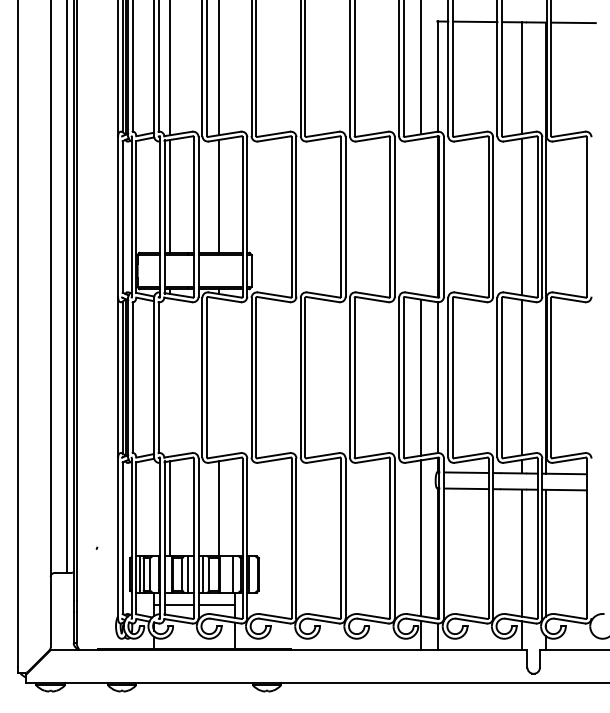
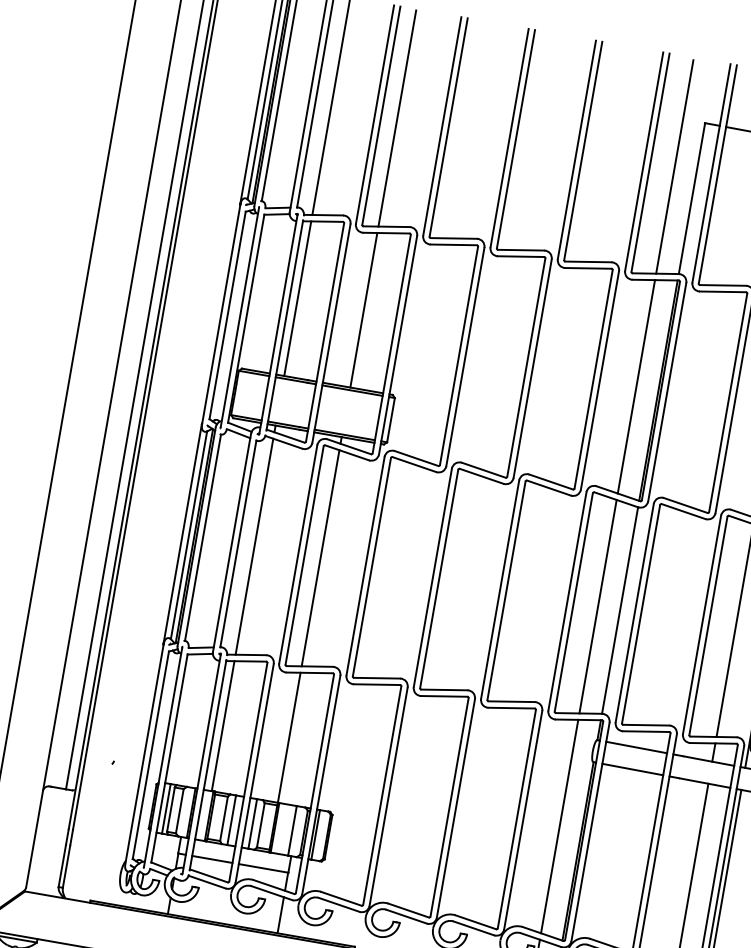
line: (421, 216) -> (636, 386), added
line: (170, 377) -> (254, 546), added
line: (218, 377) -> (320, 558), added

